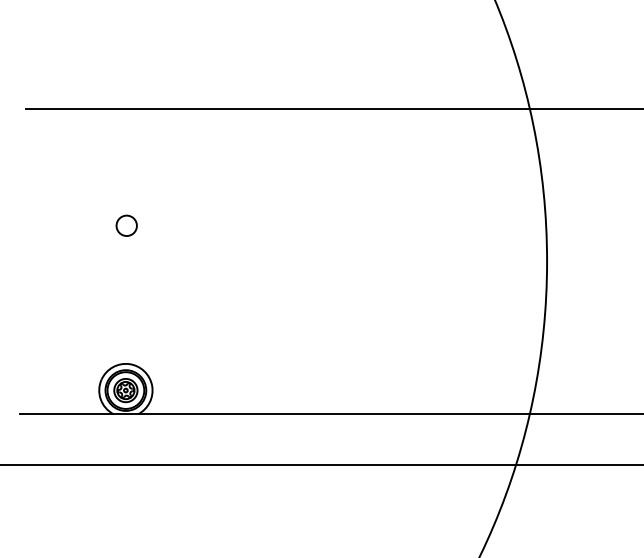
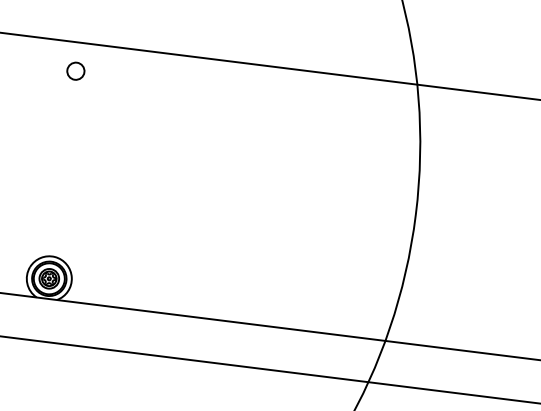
circle: (126, 225) -> (75, 70), moved

